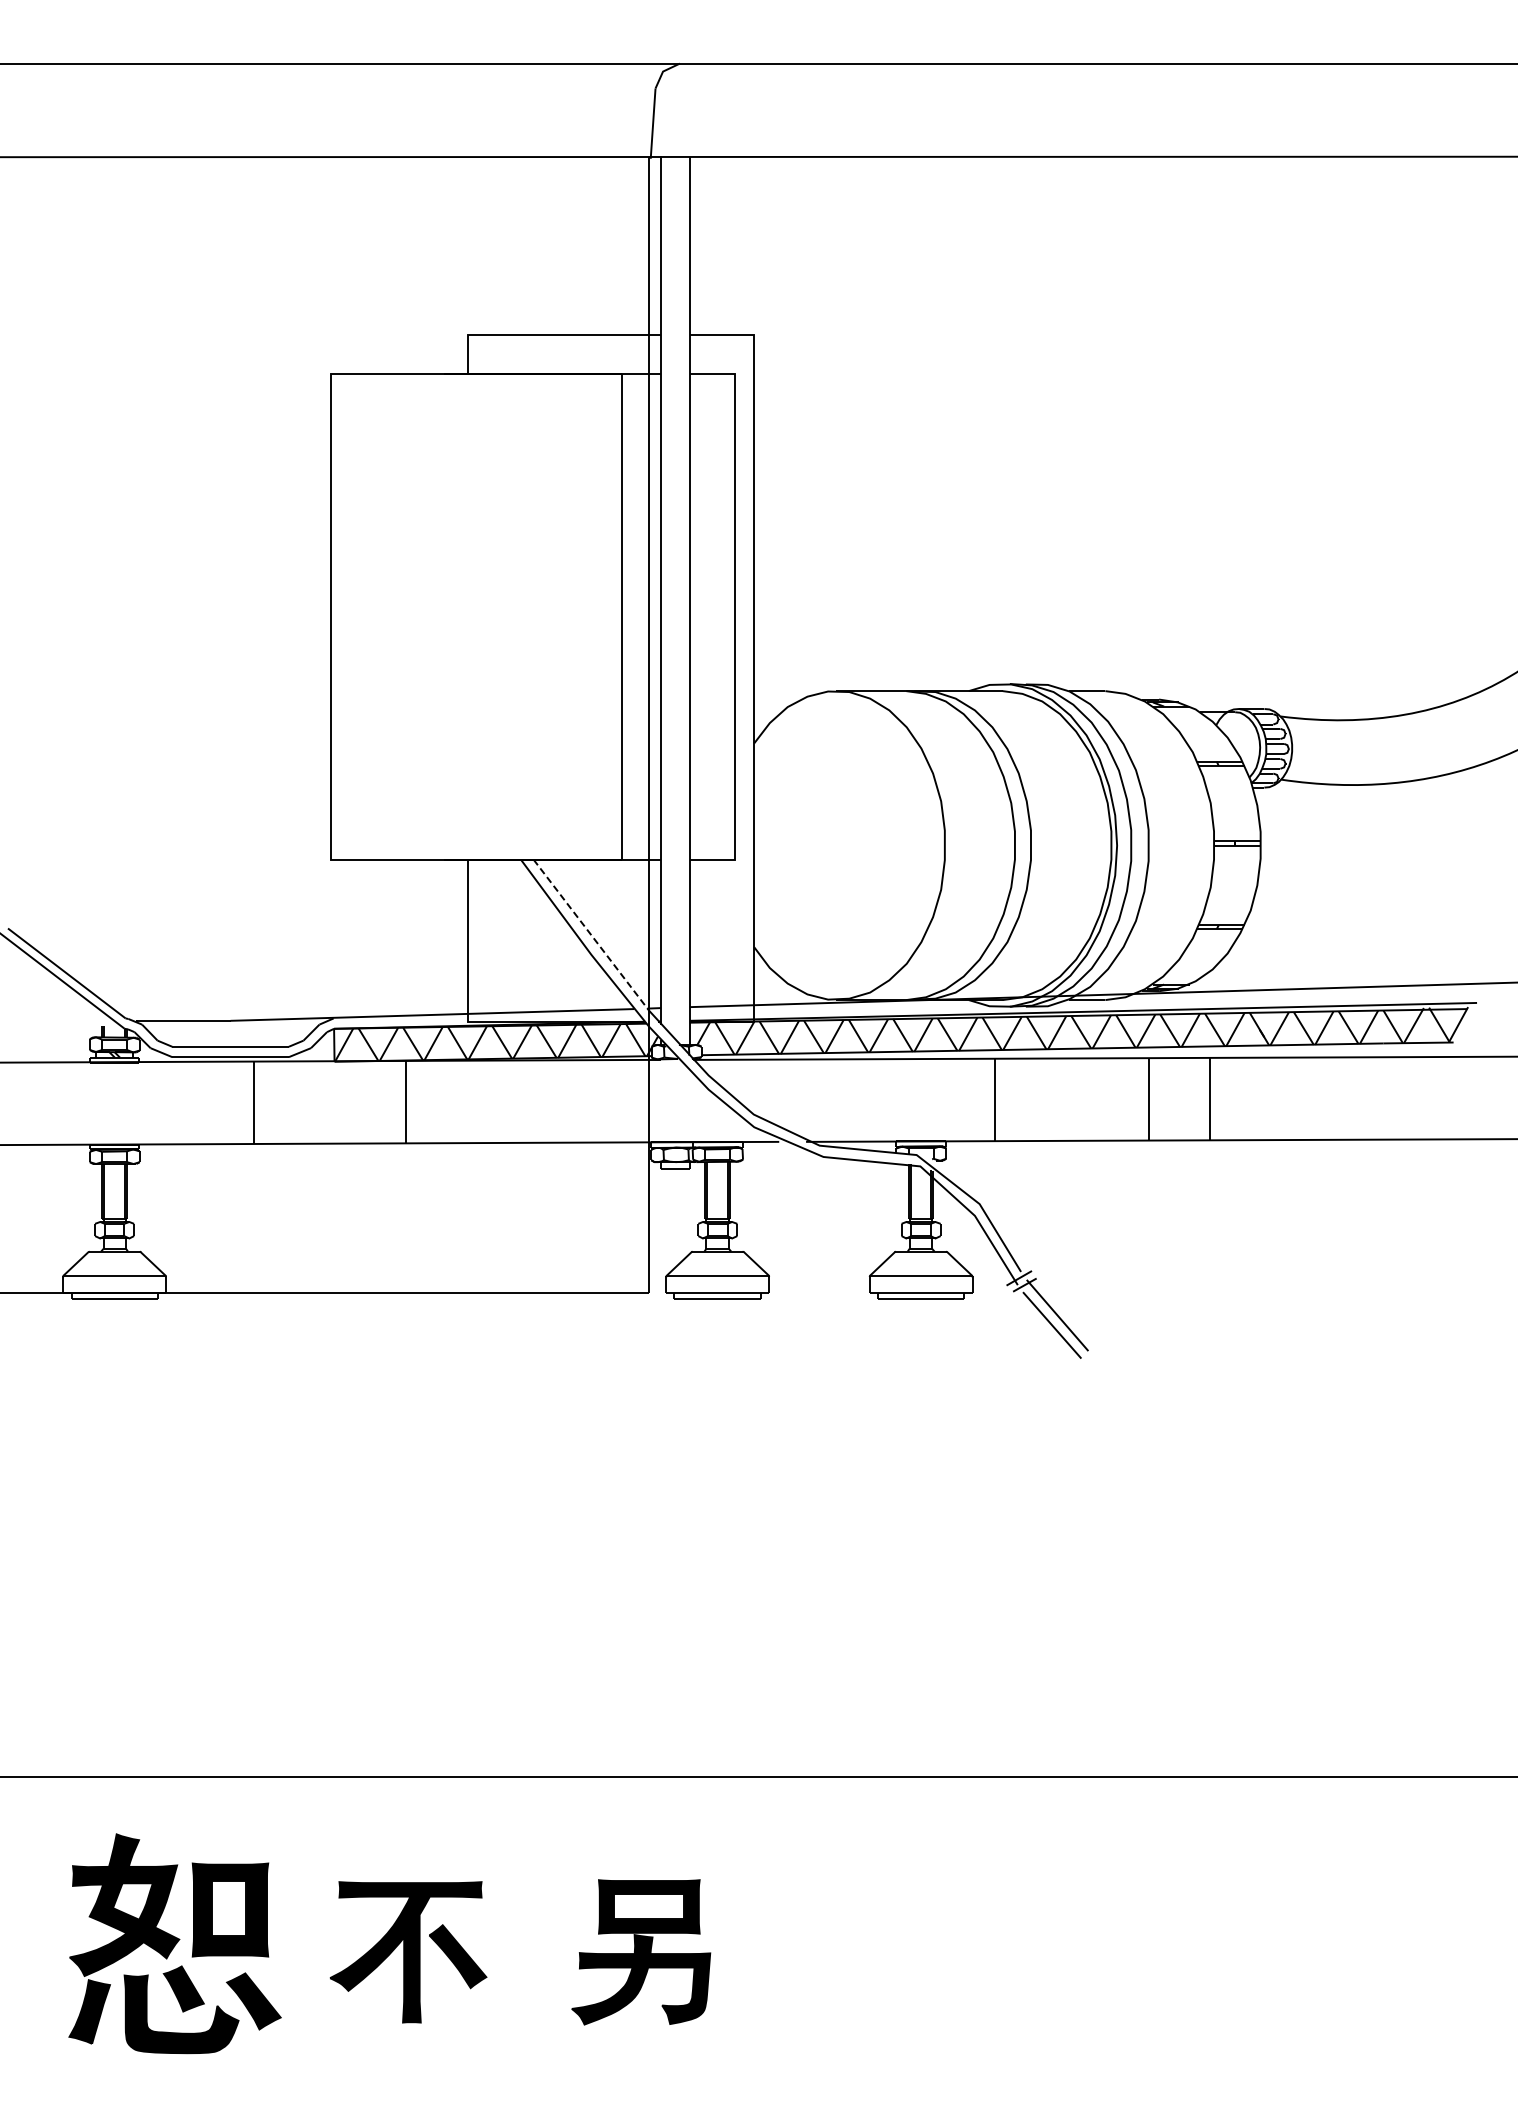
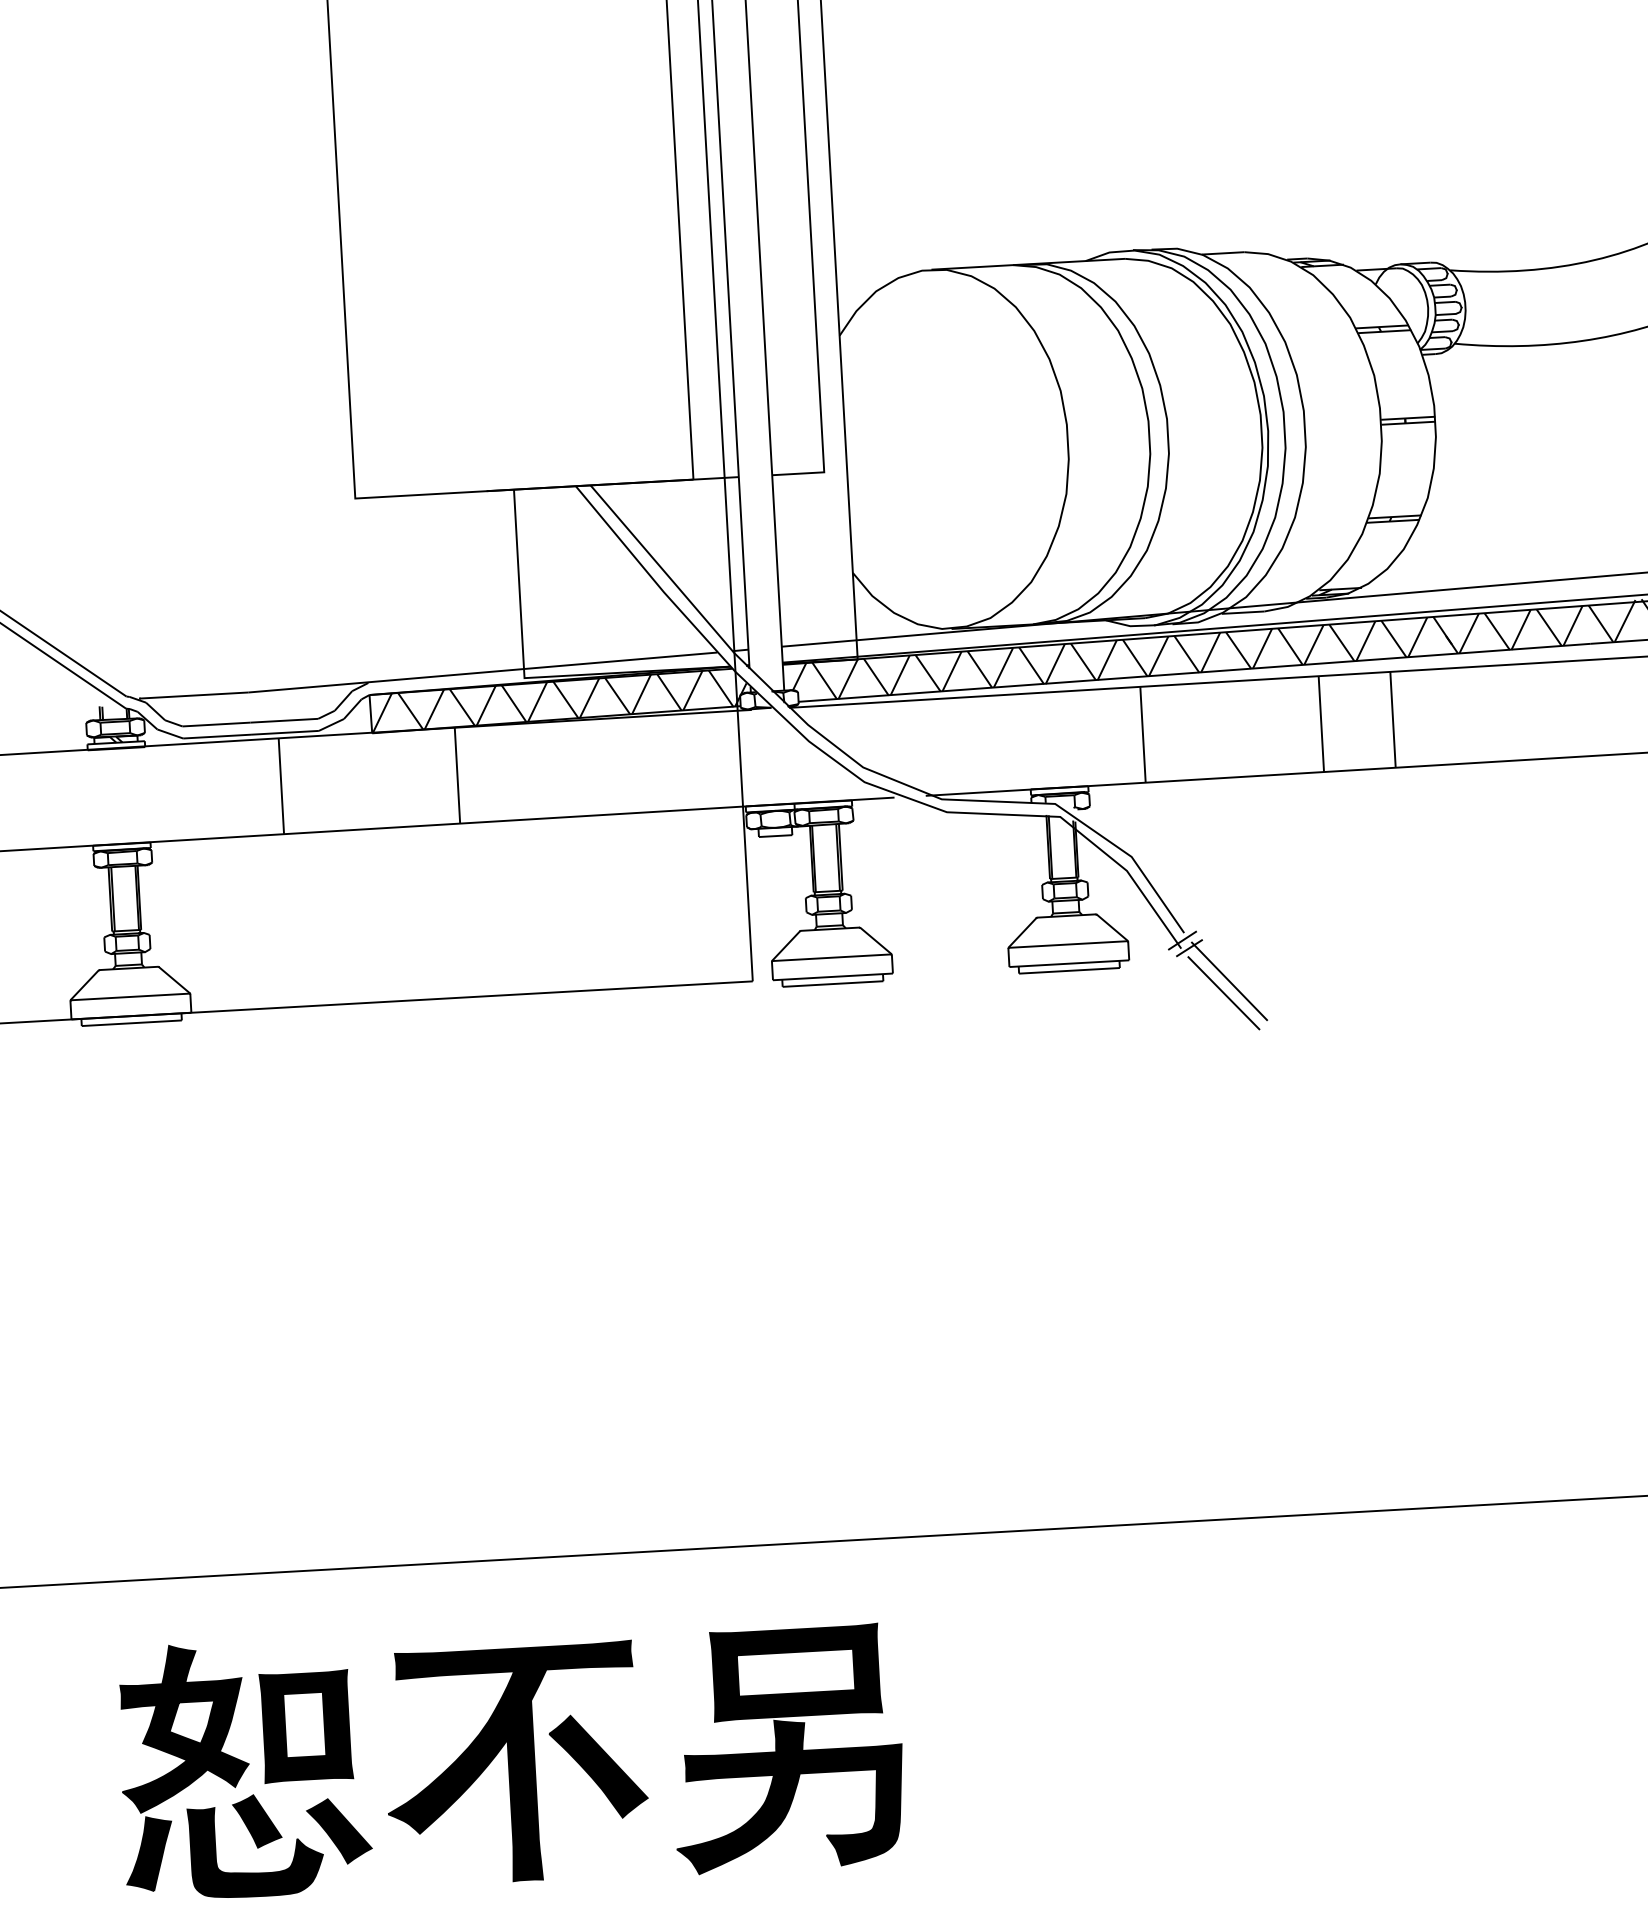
line: (591, 935) -> (662, 569), dashed -> solid
part: (408, 1952) -> (516, 1764), size x1.43
part: (640, 1952) -> (785, 1749), size x1.43

